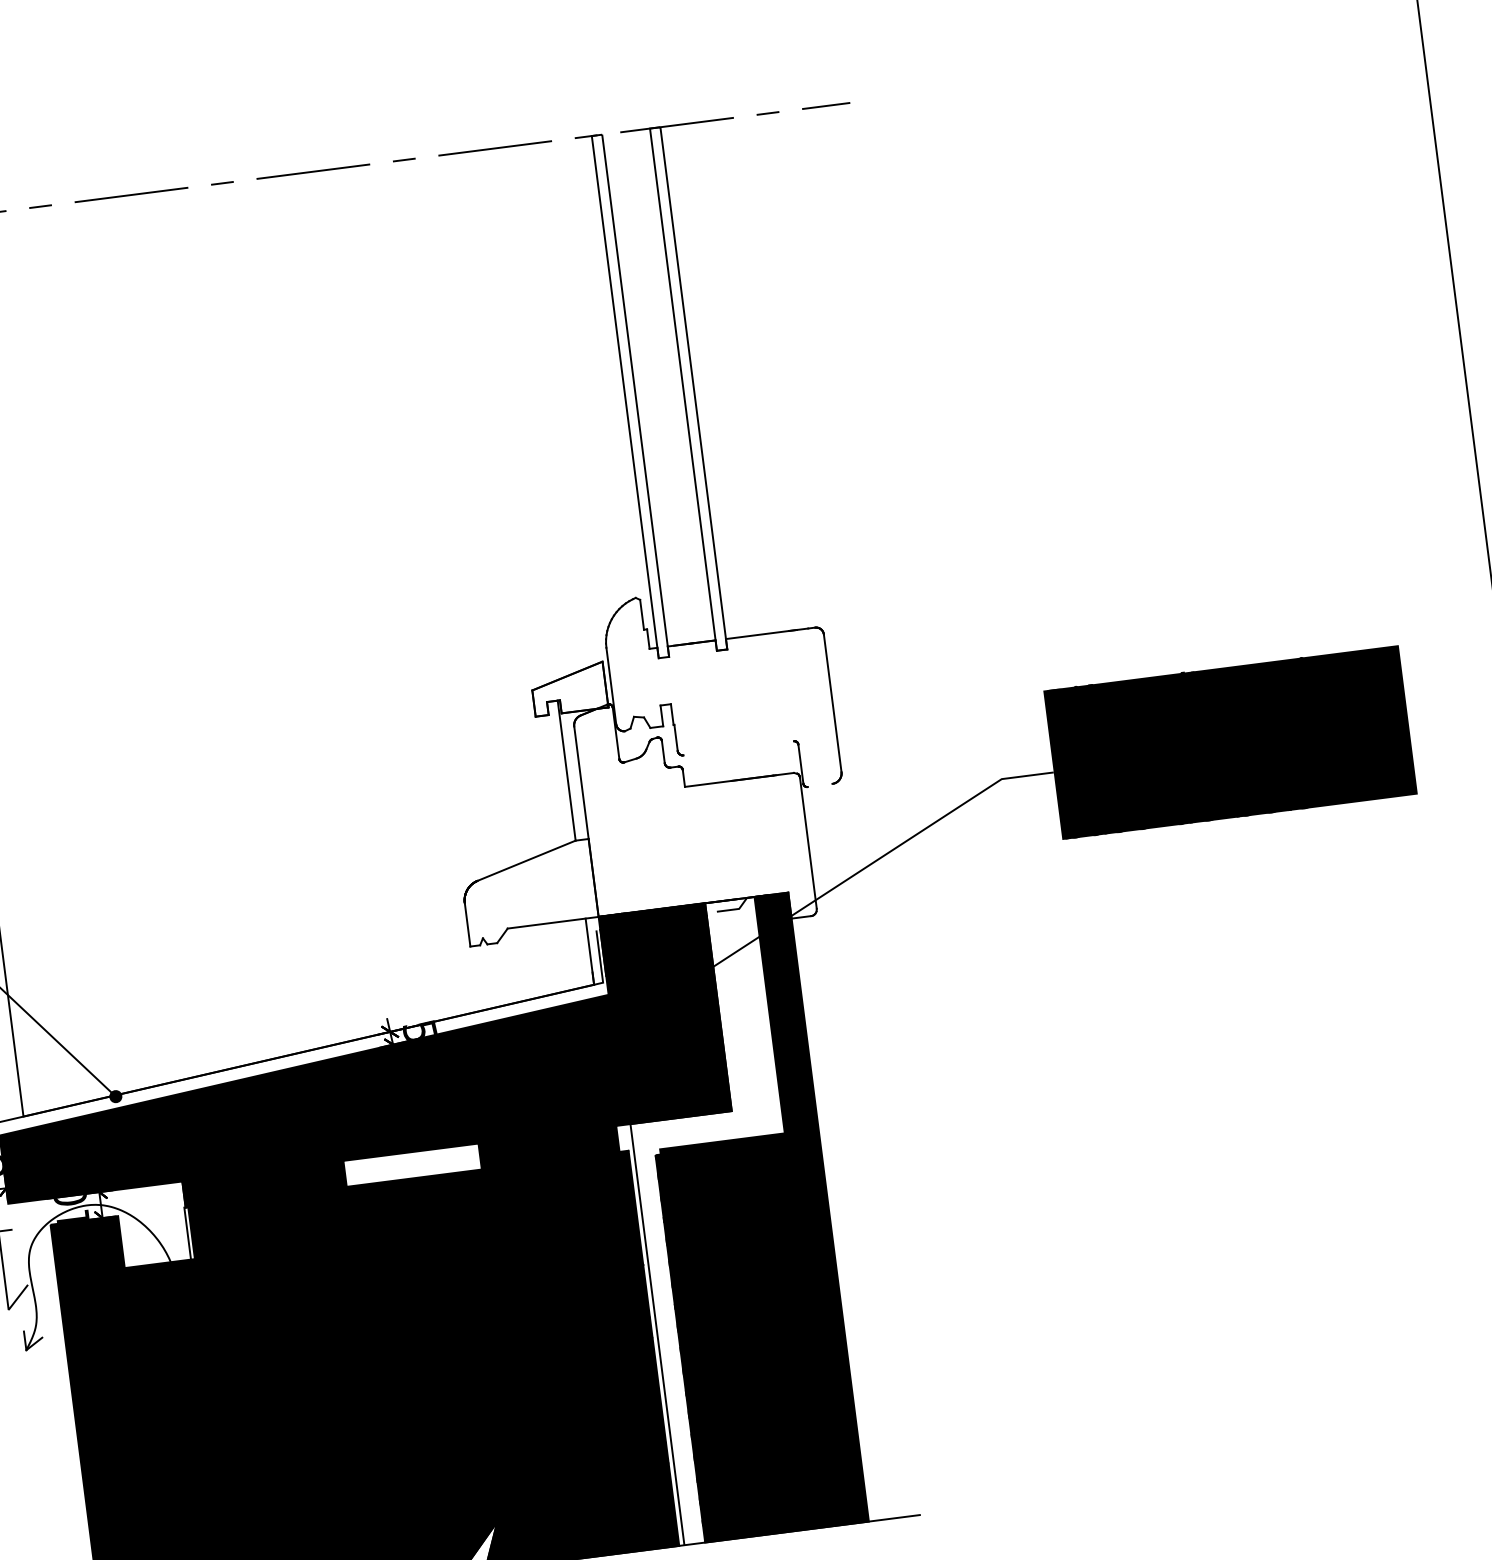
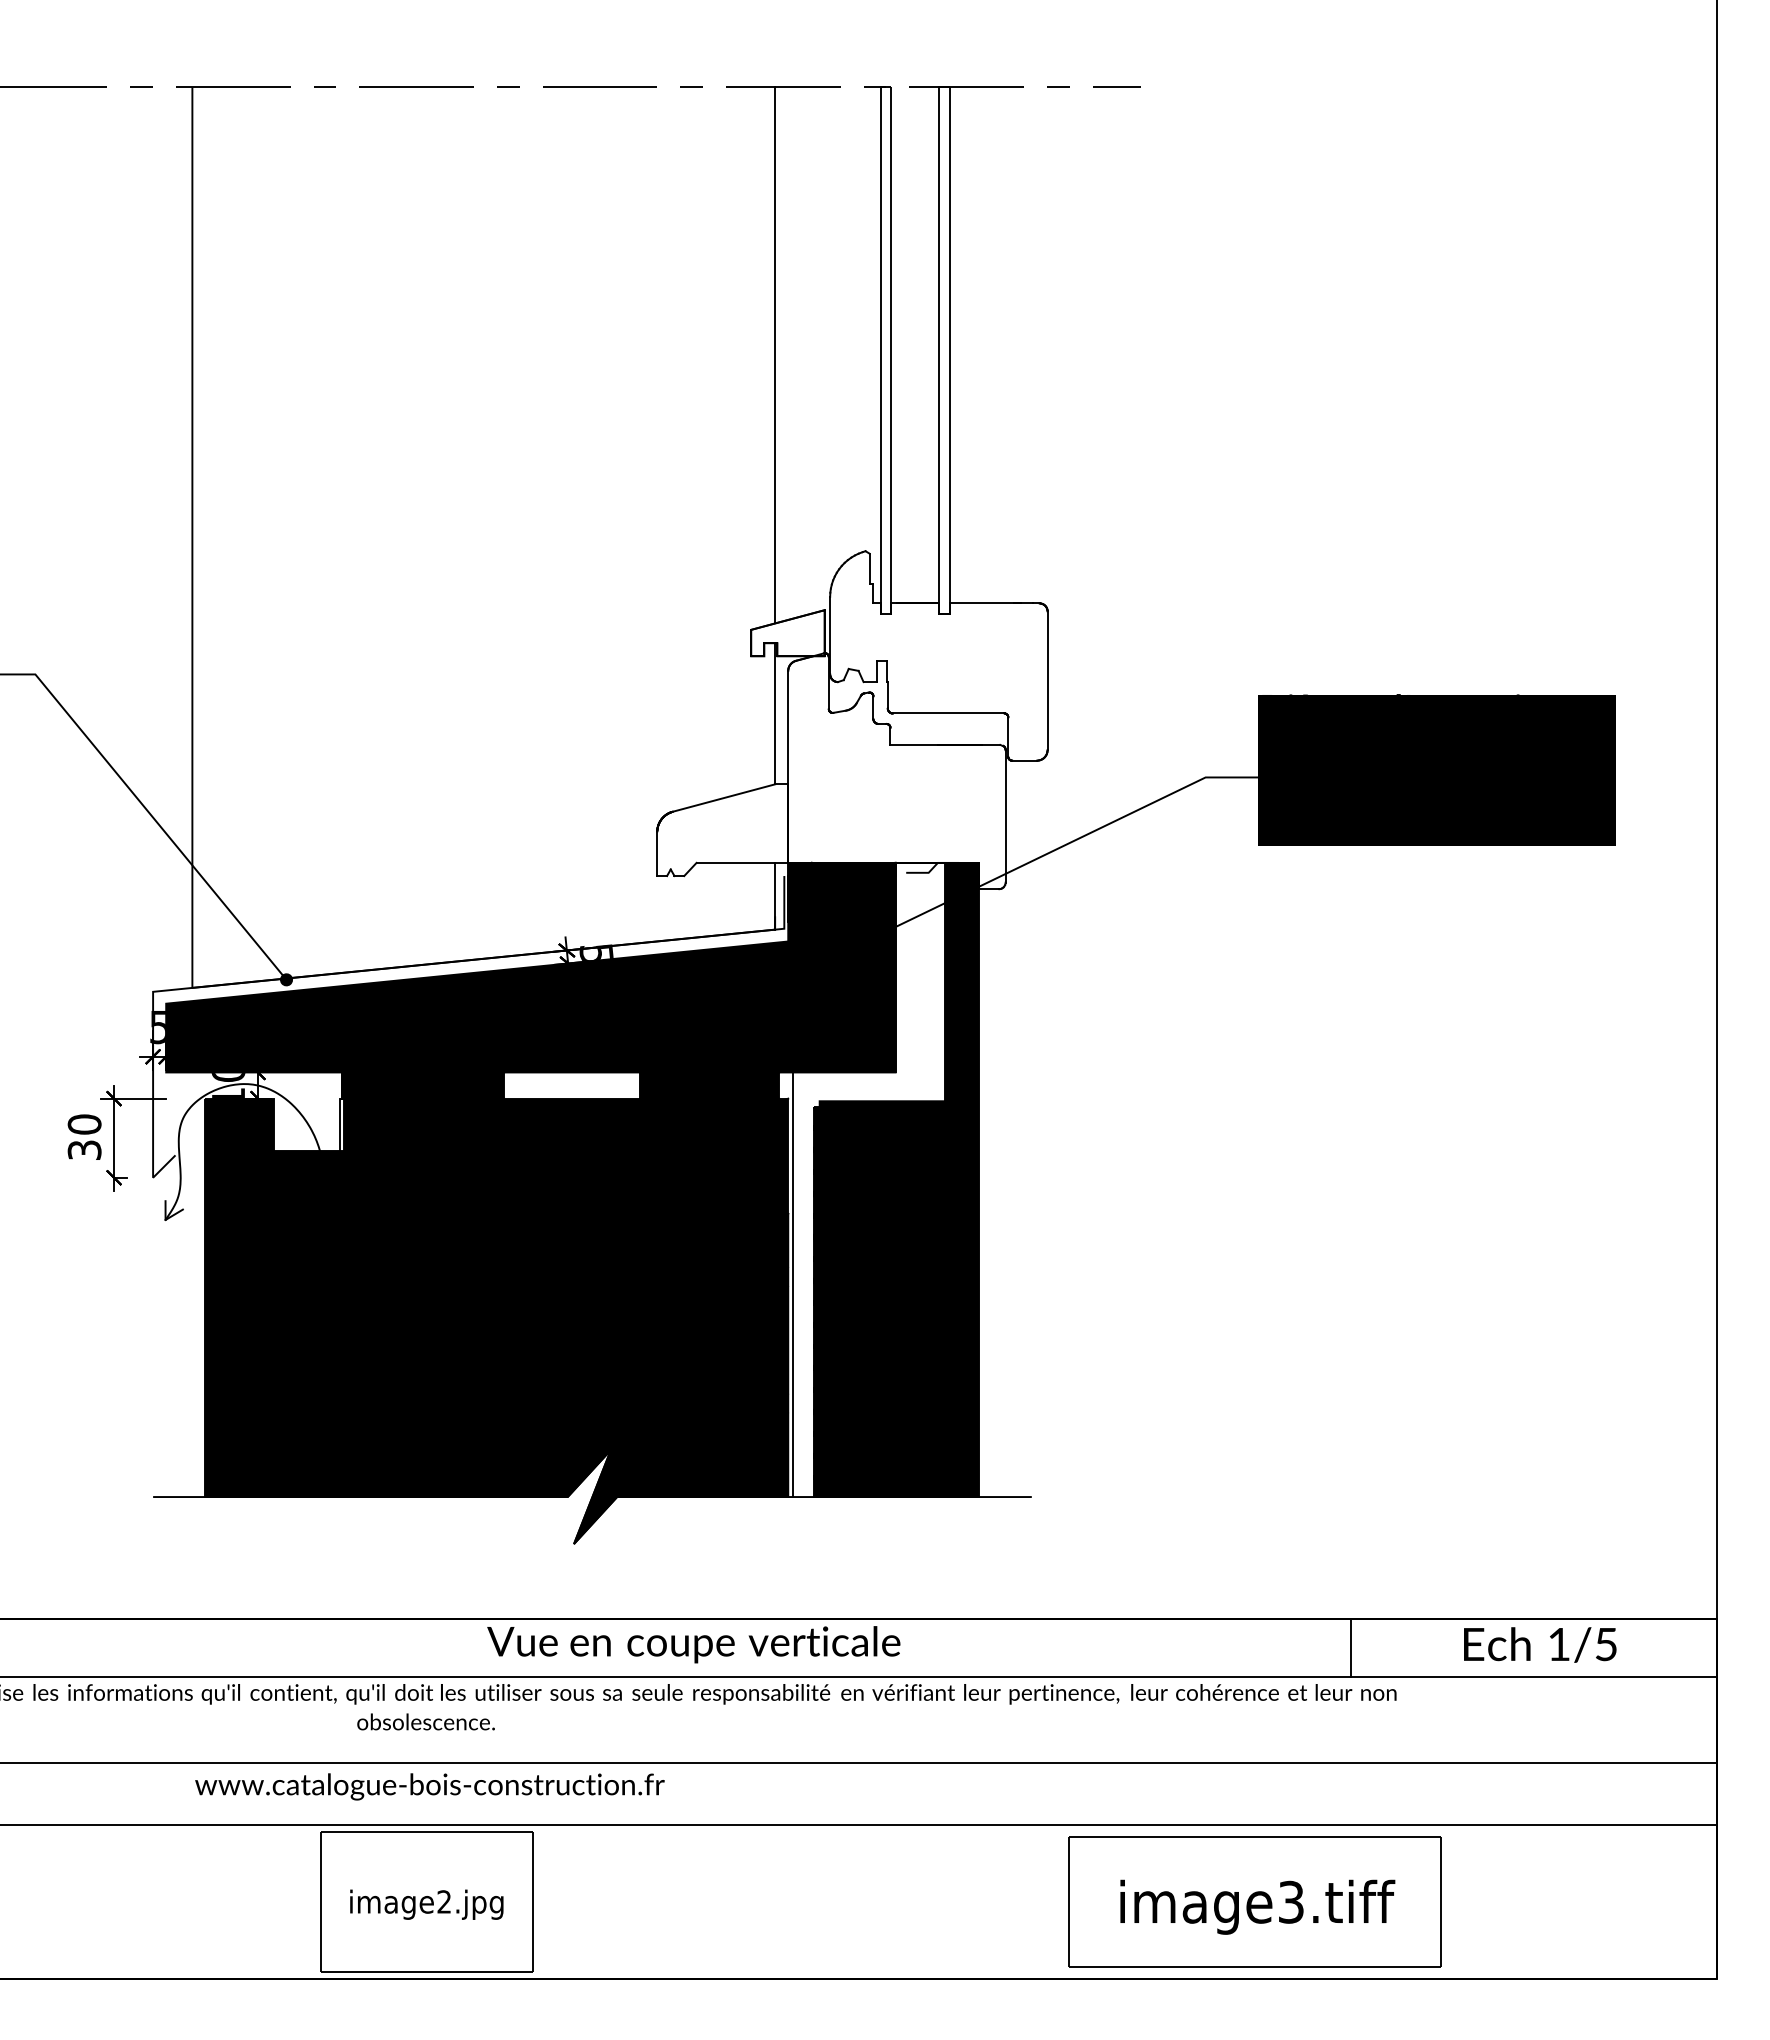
line: (521, 415) -> (775, 355), added
line: (738, 748) -> (948, 713), added
line: (819, 785) -> (1024, 760), added

